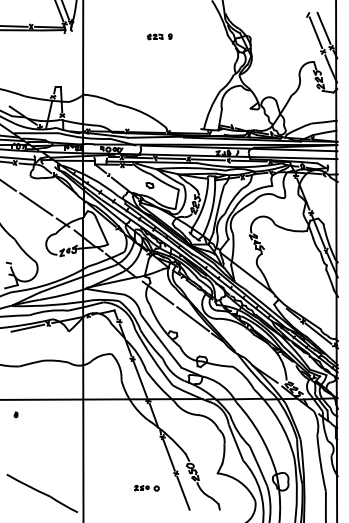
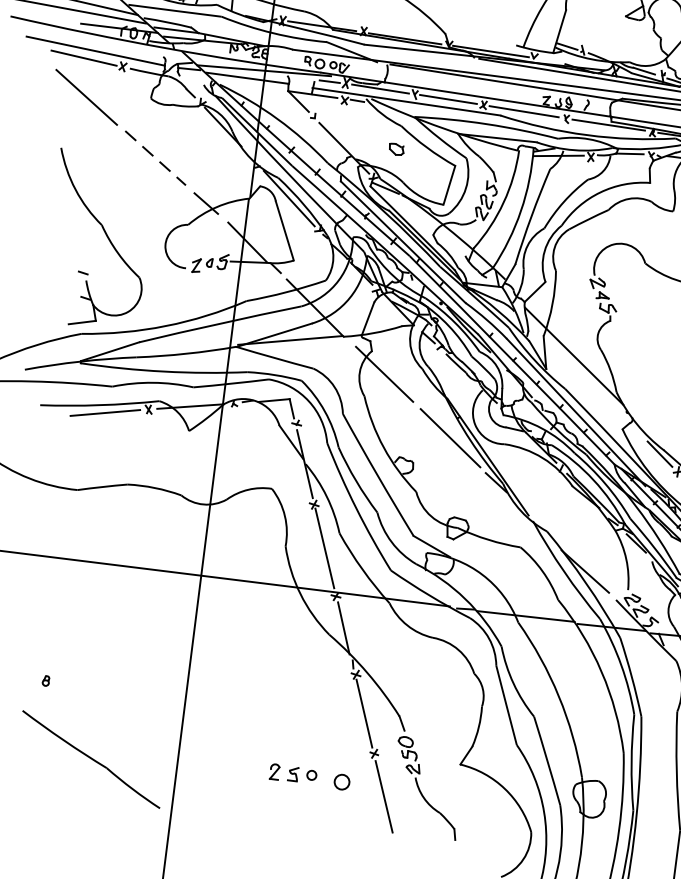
line: (36, 204) -> (156, 158), solid -> dashed
part: (15, 414) -> (44, 679), moved
part: (146, 487) -> (309, 774), size x1.6

